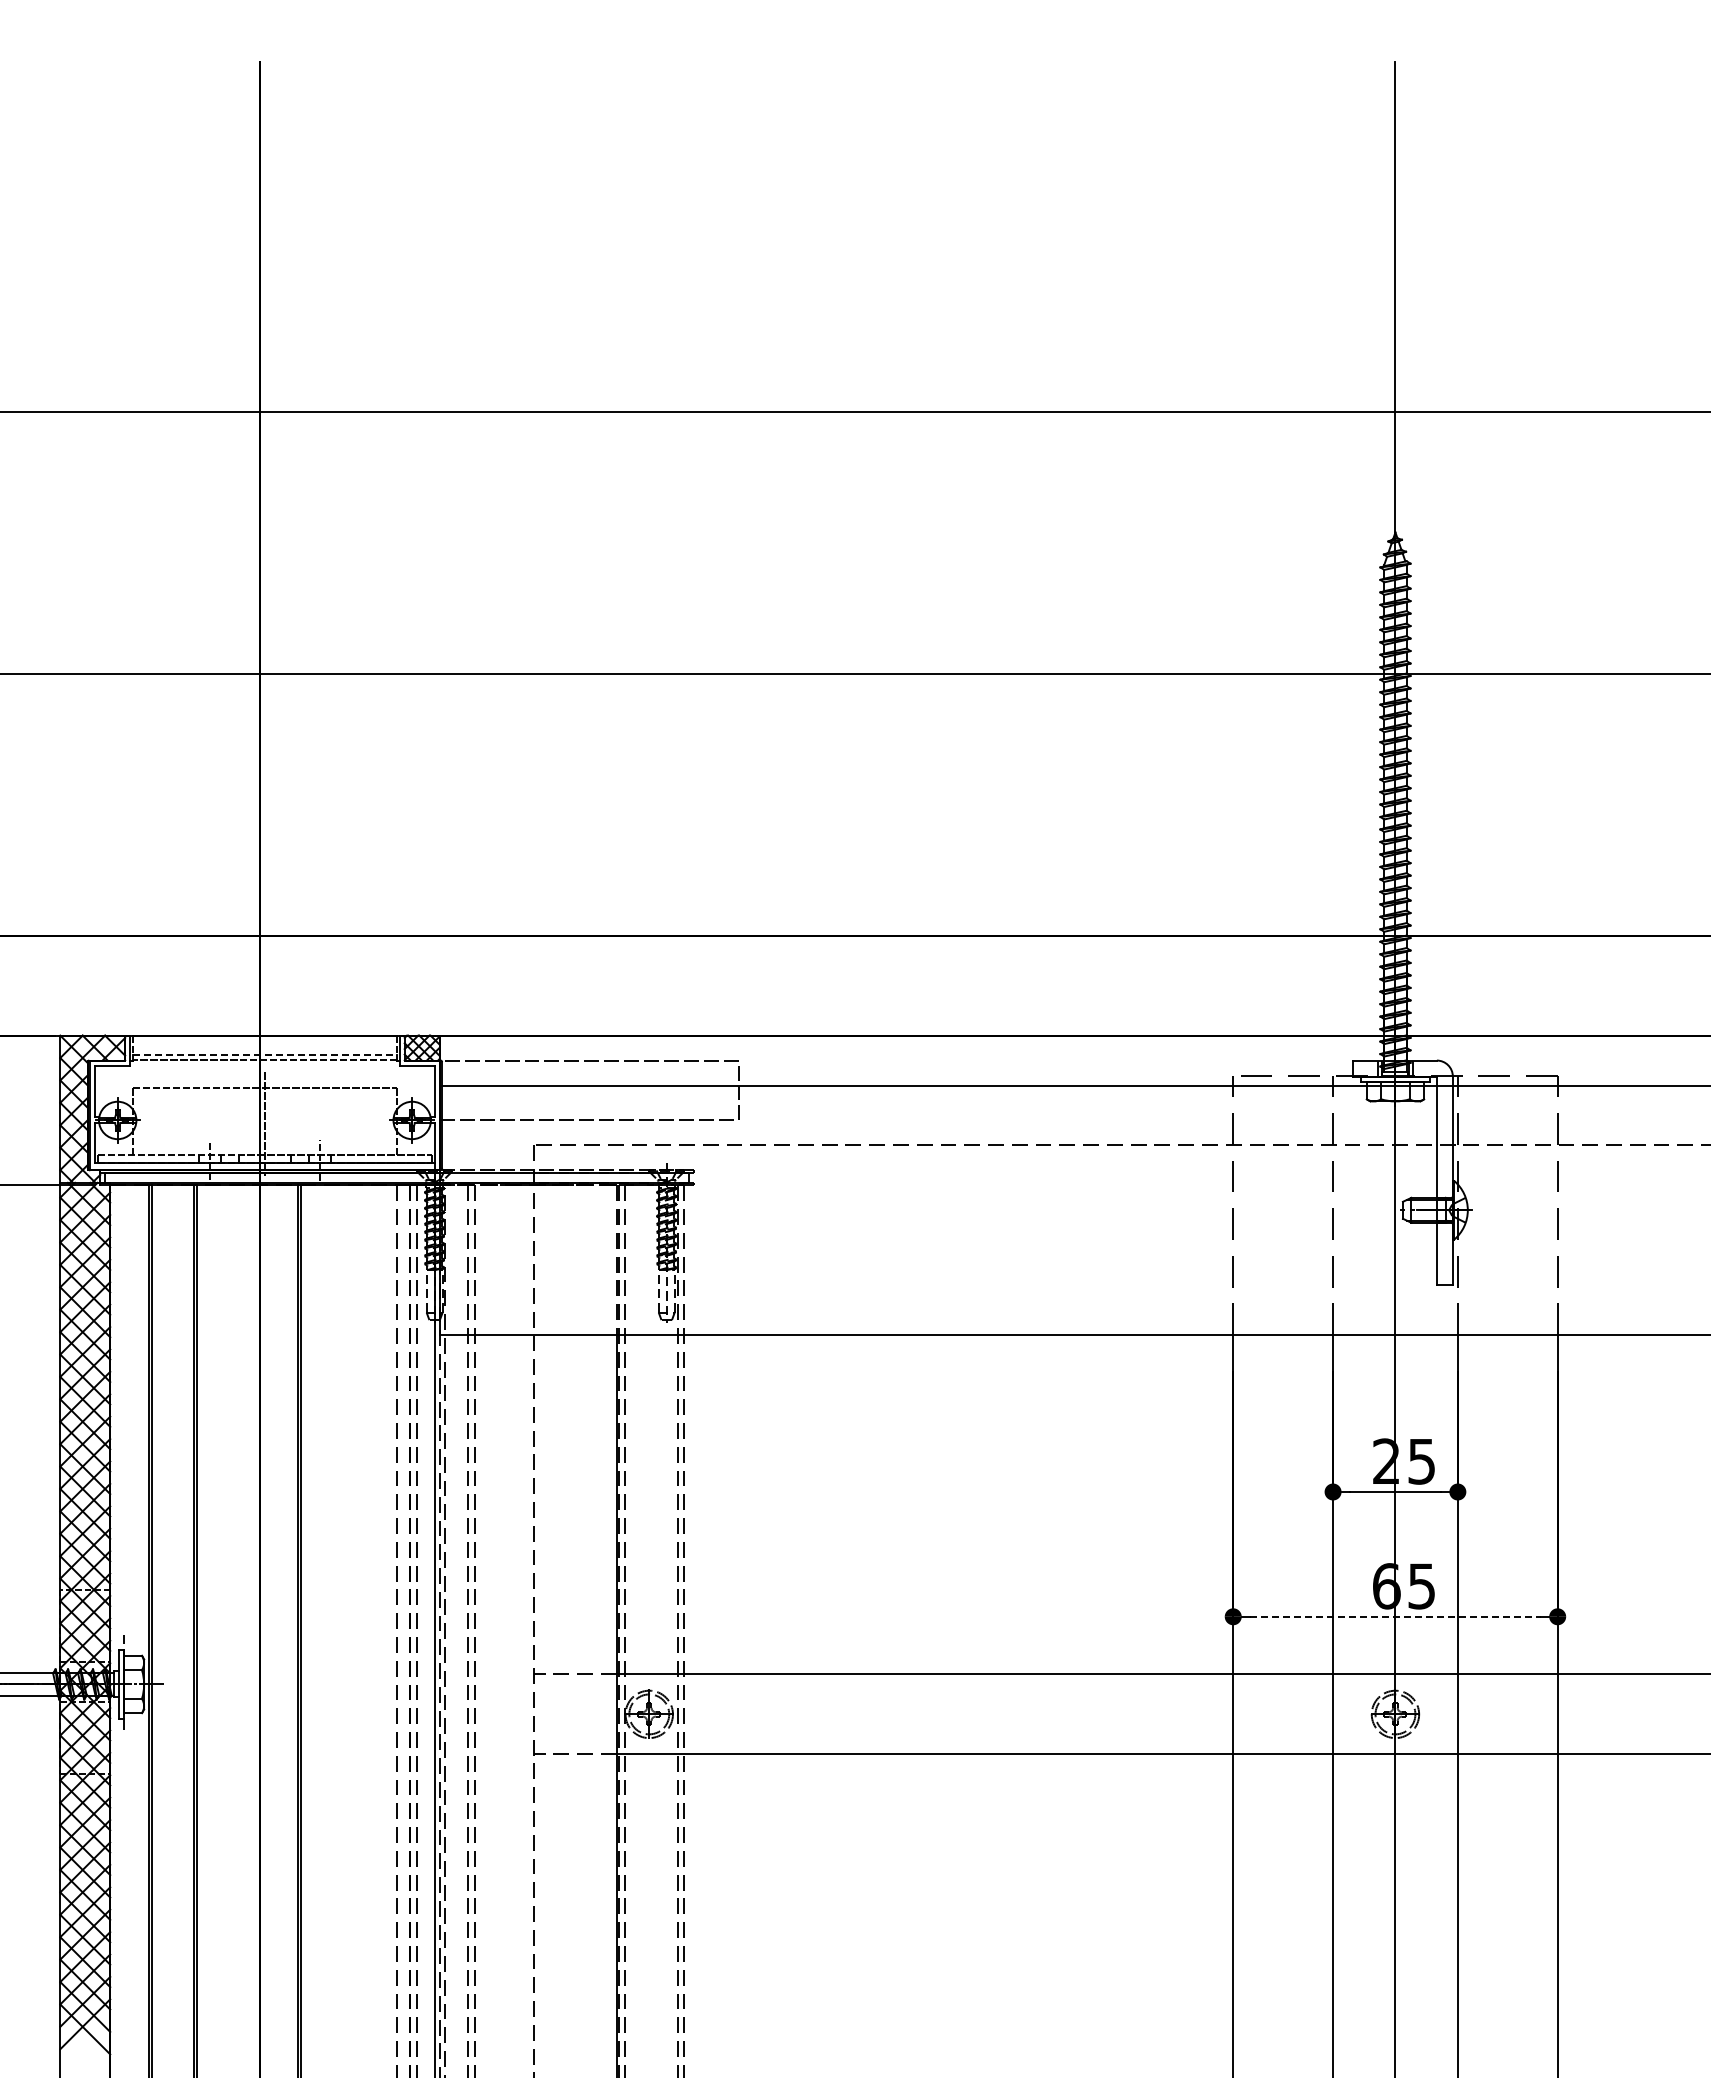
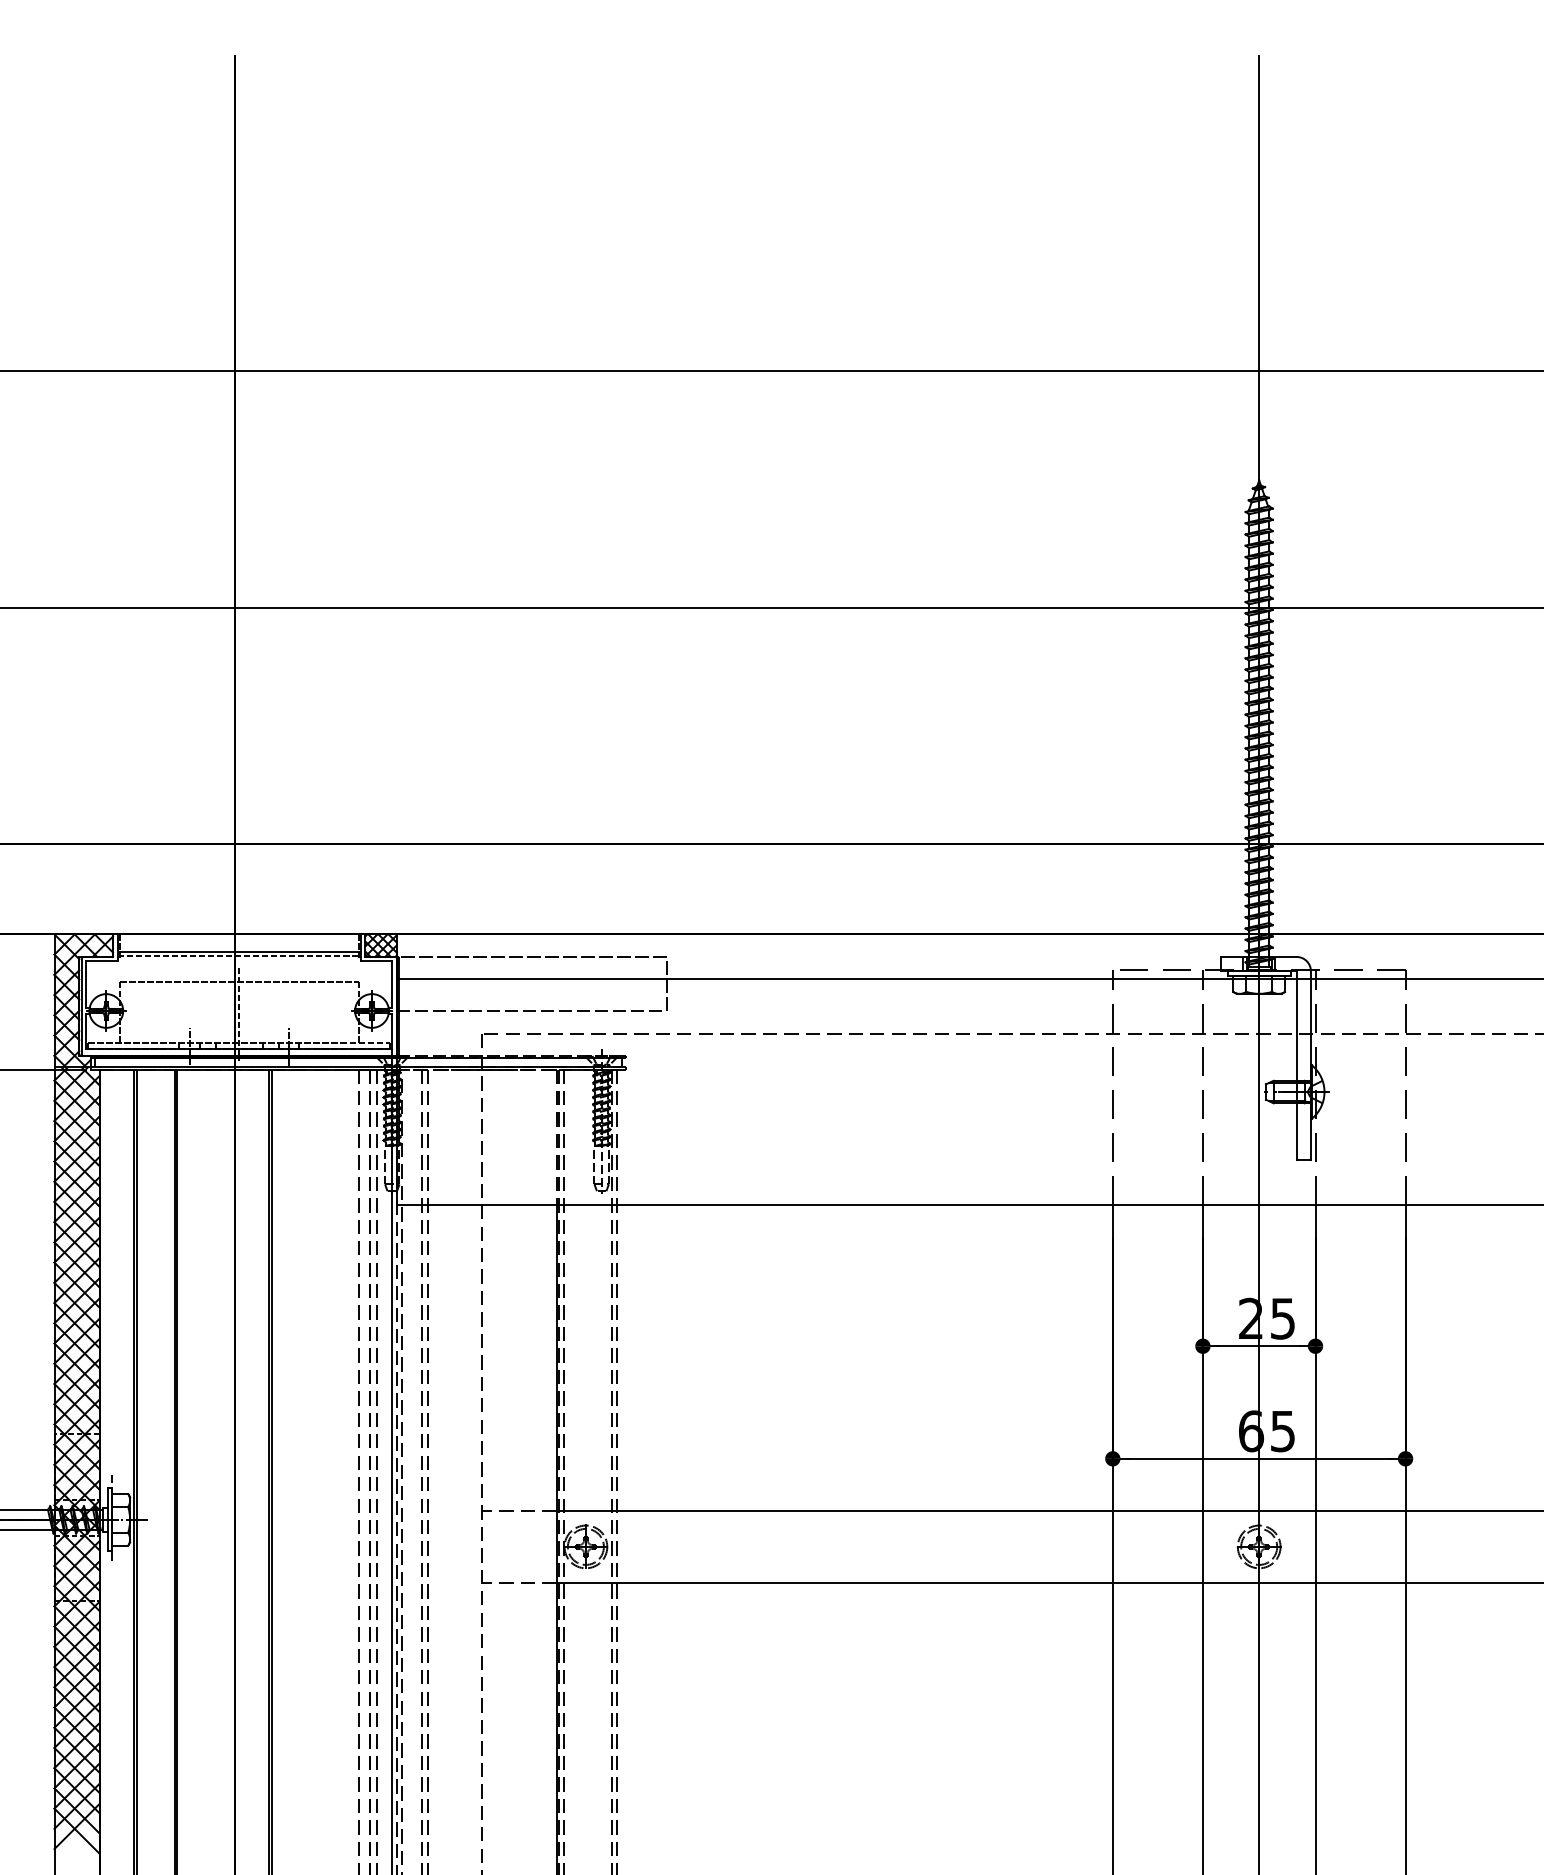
line: (265, 1054) -> (239, 951), dashed -> solid
line: (1395, 1616) -> (1259, 1458), dashed -> solid

